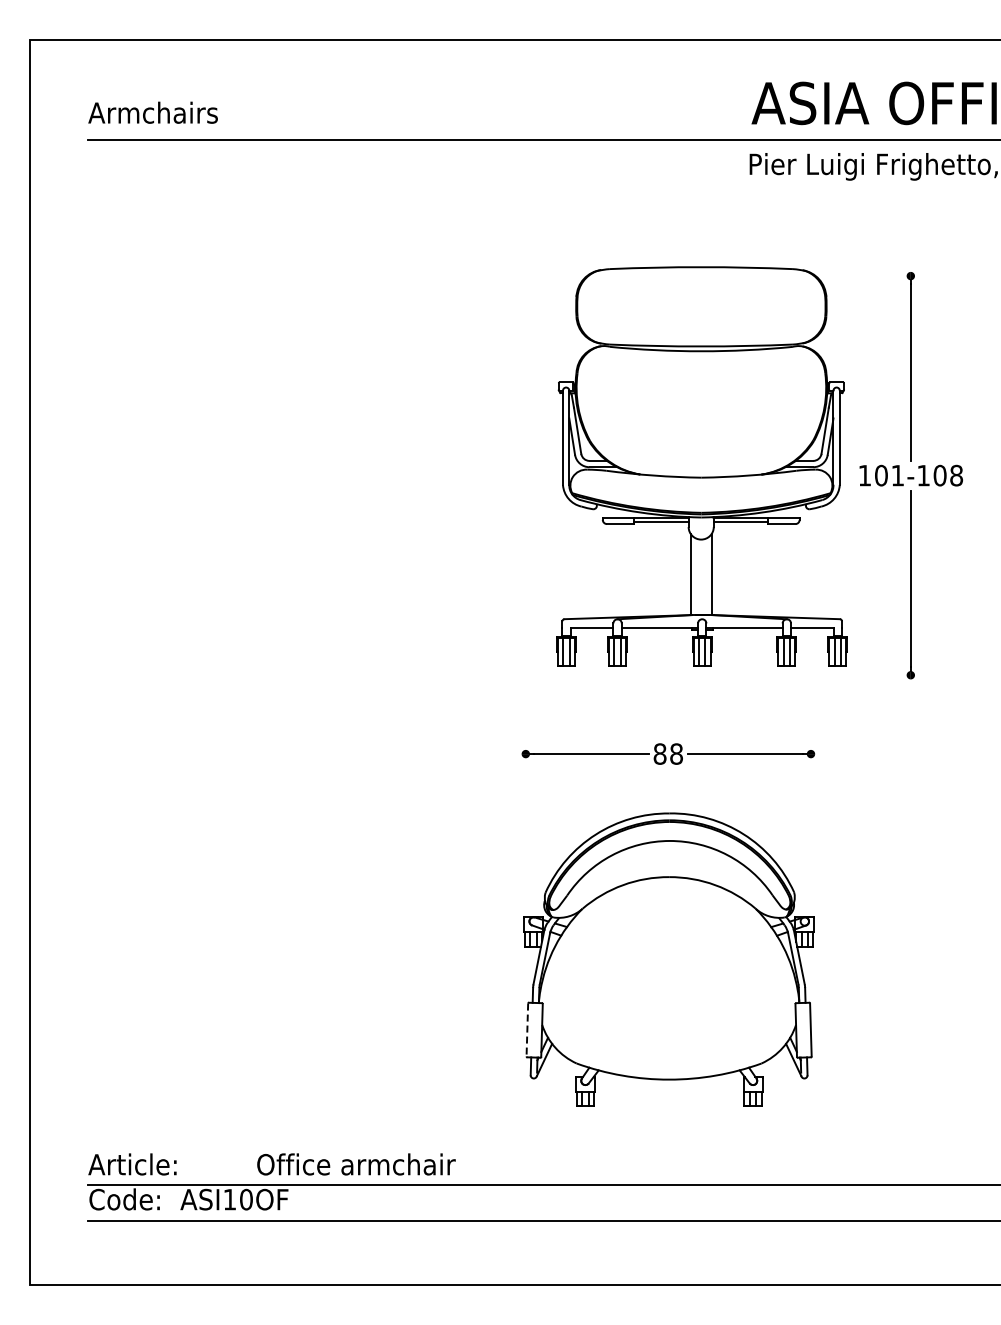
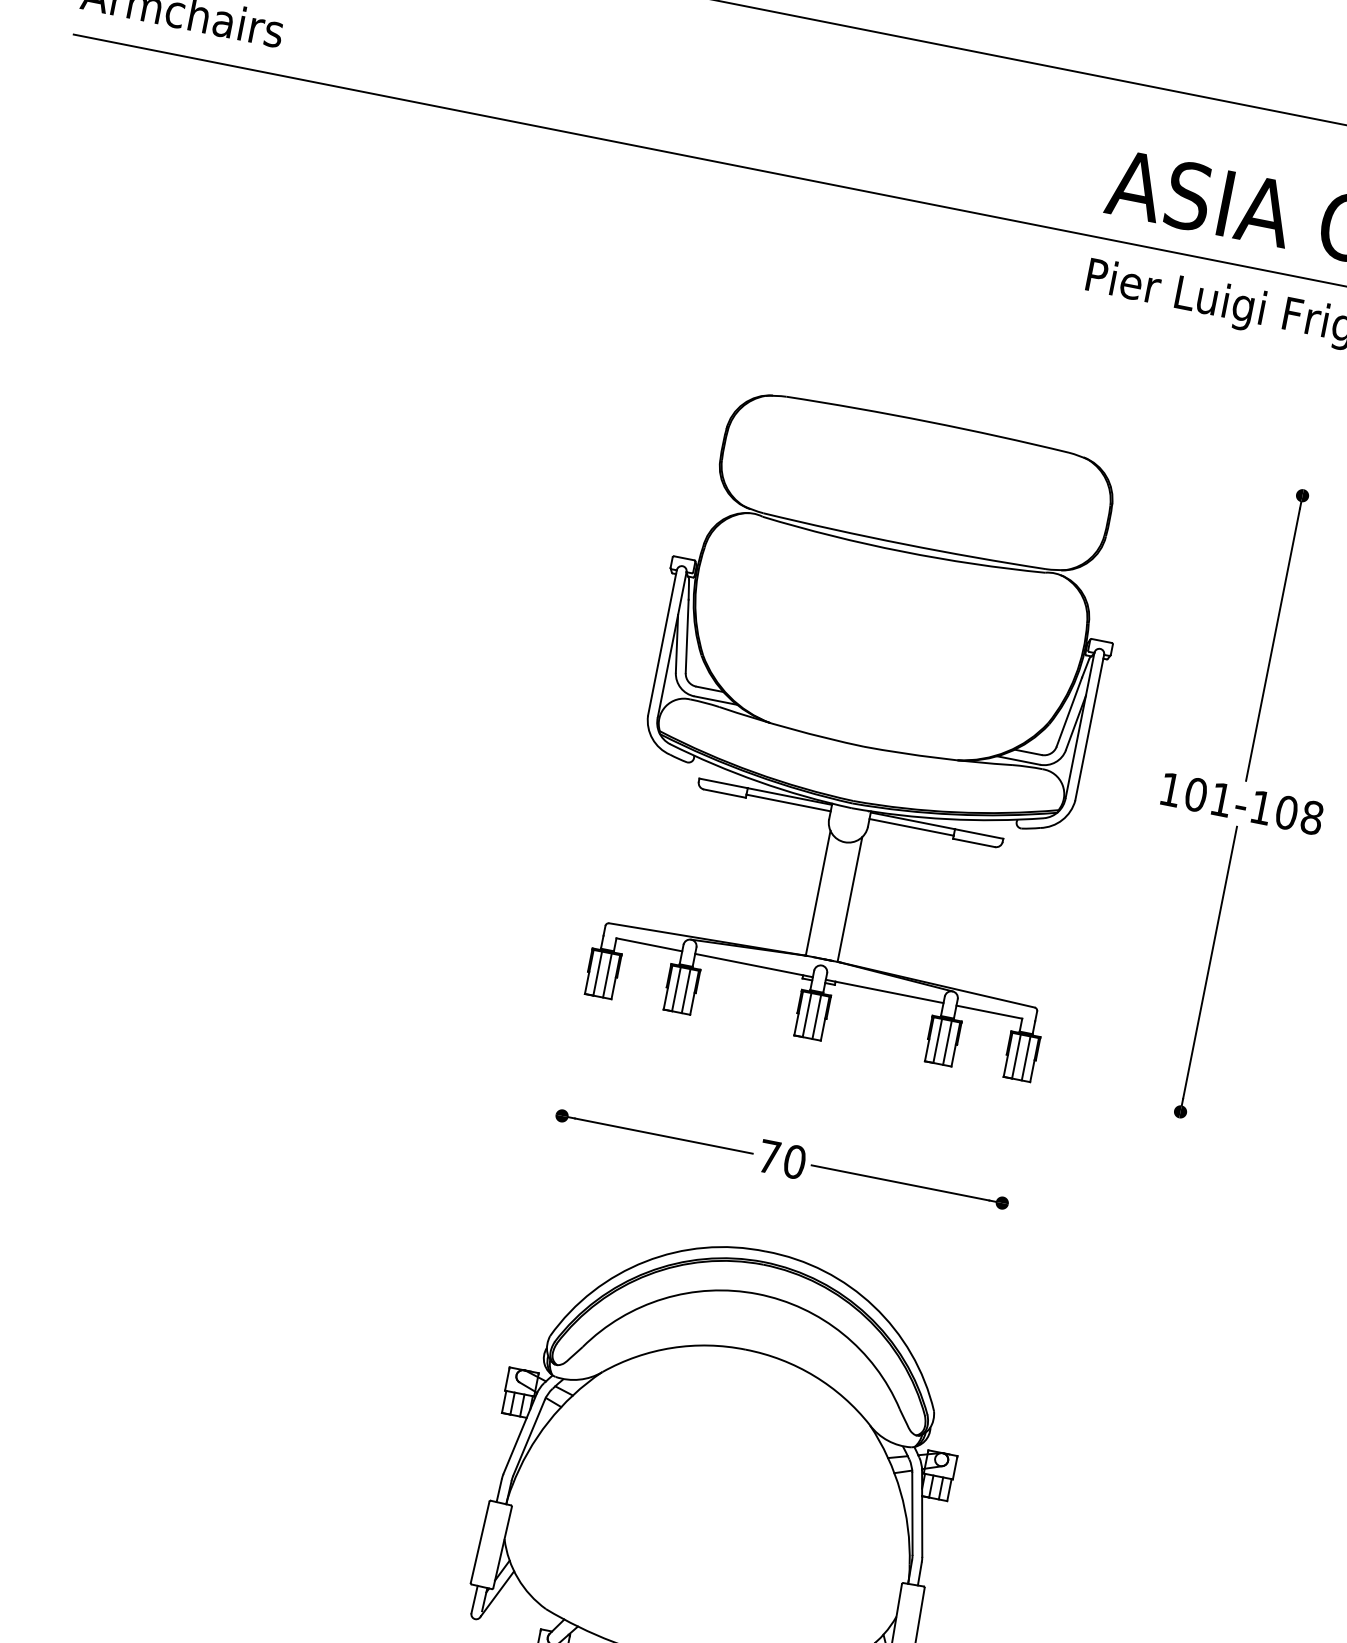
part: (701, 466) -> (867, 729), moved
text: (668, 753) -> (782, 1158), 88 -> 70
line: (527, 1030) -> (480, 1543), dashed -> solid

